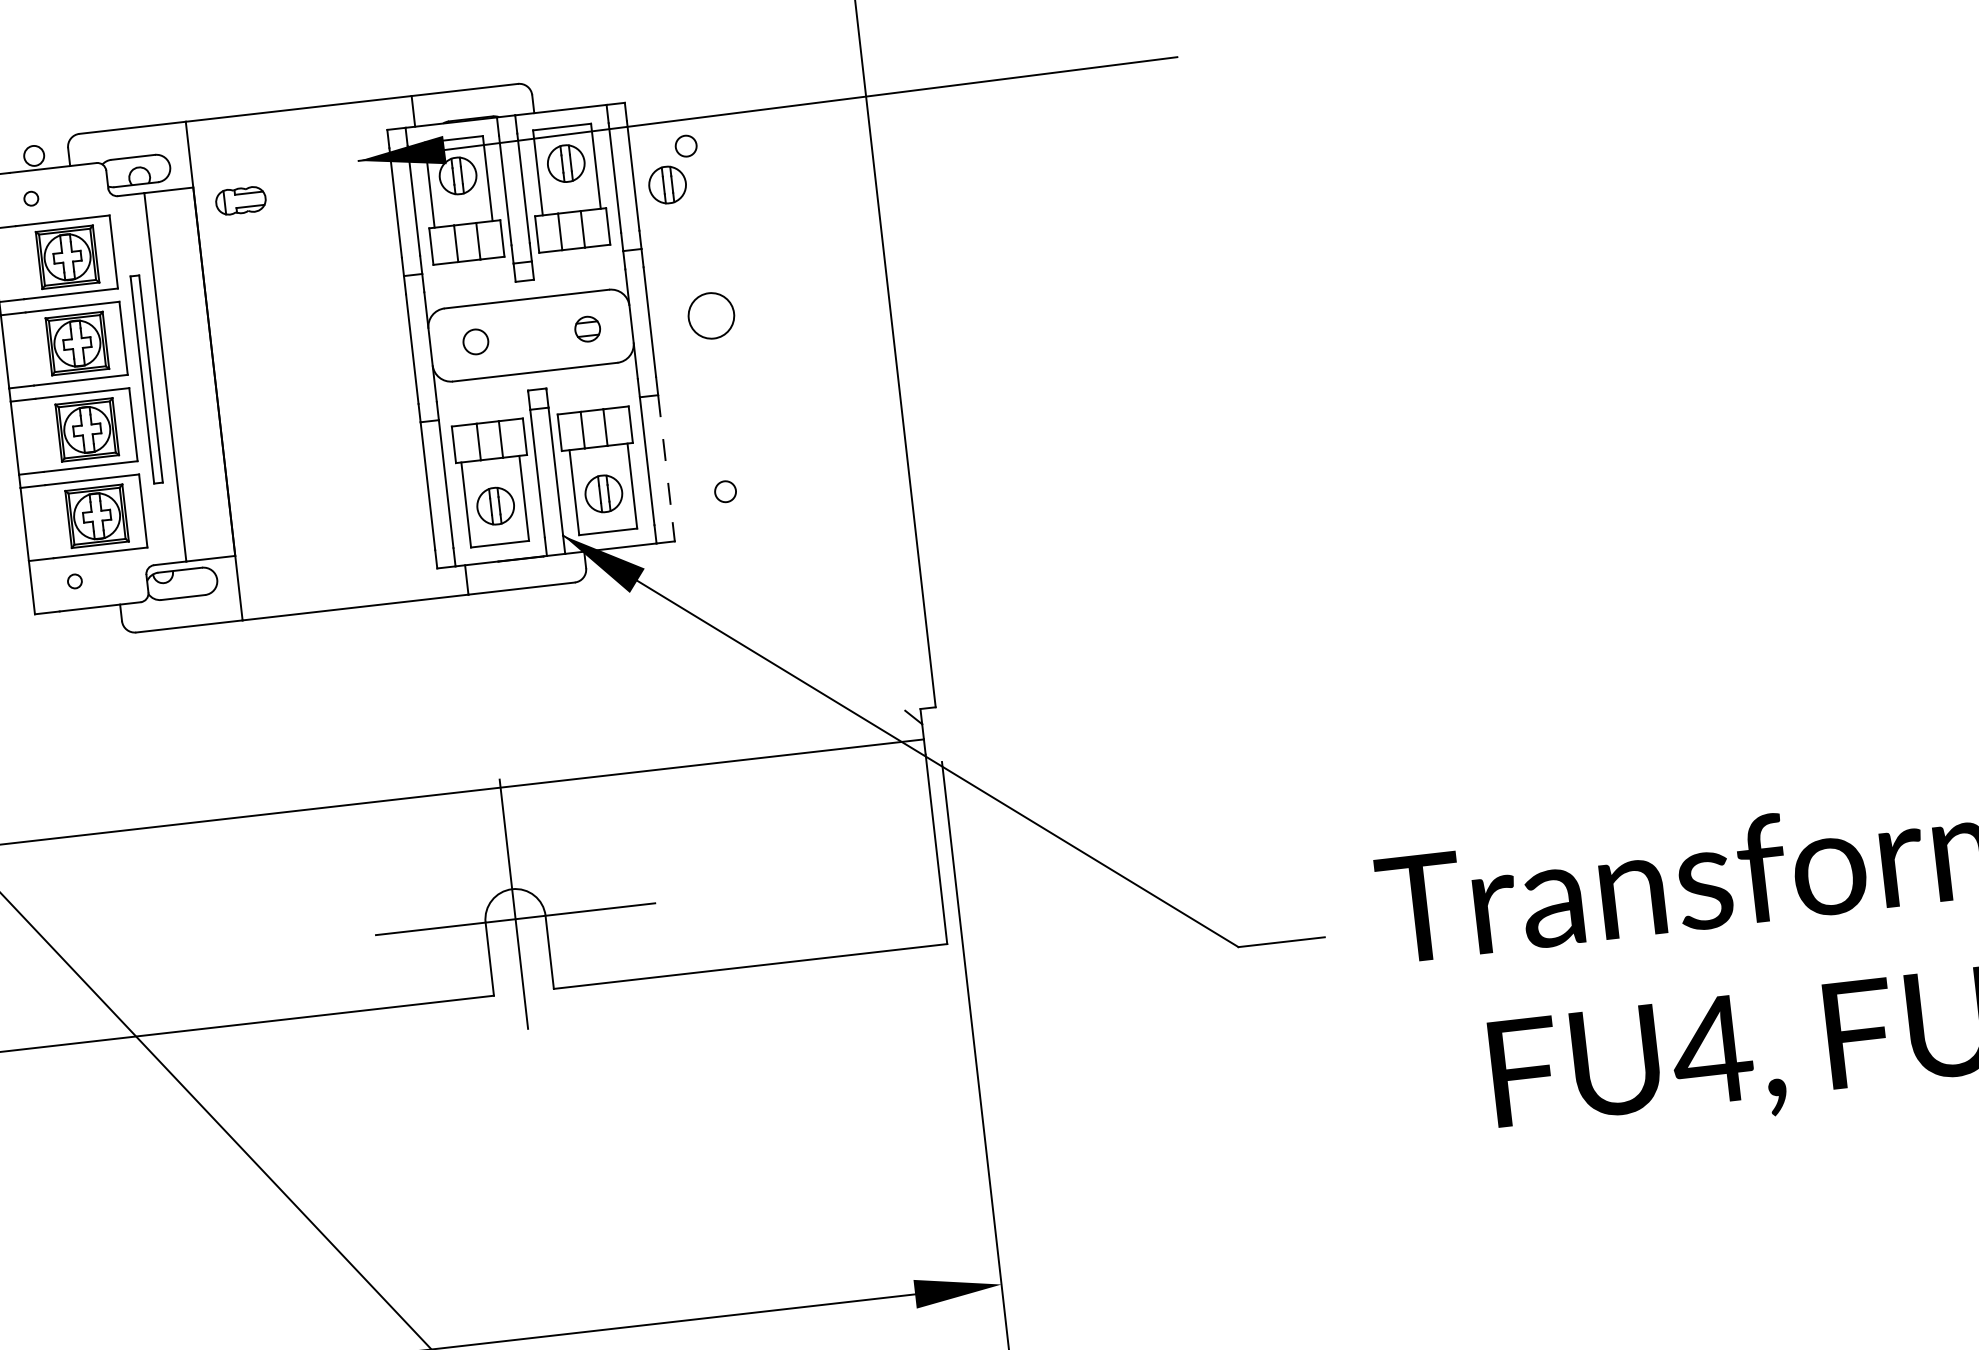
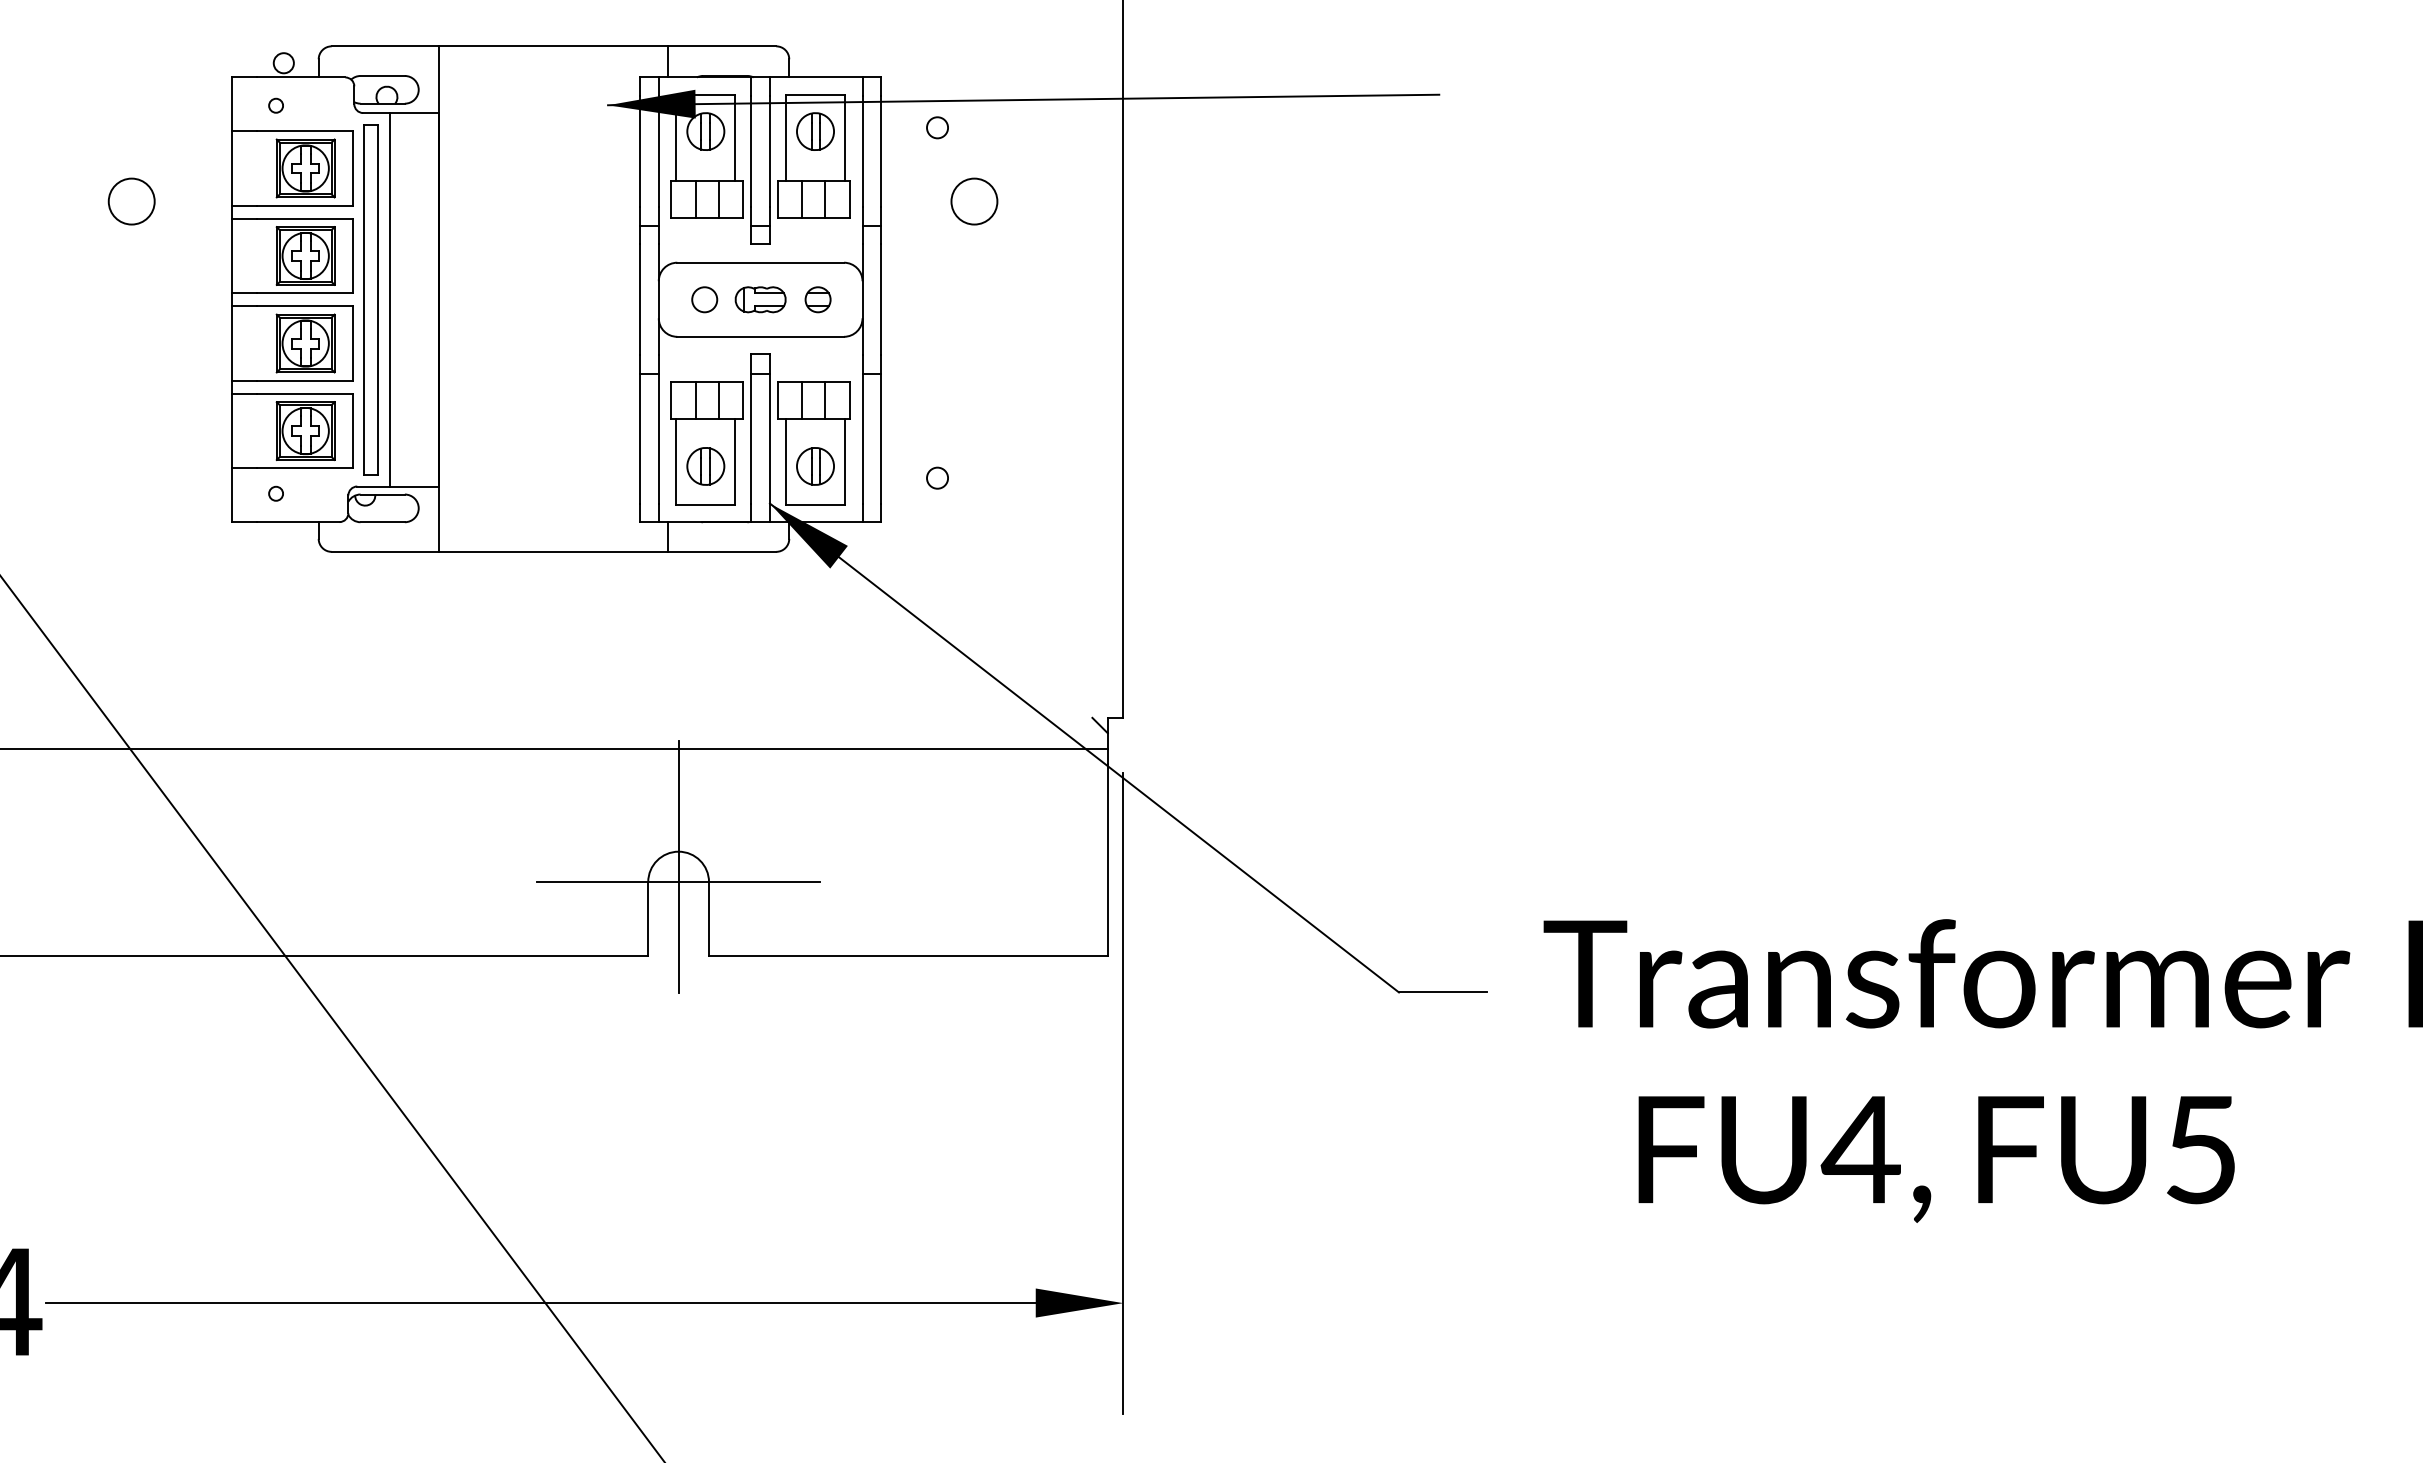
part: (667, 184) -> (914, 164), removed
part: (240, 200) -> (760, 299), moved
circle: (711, 315) -> (974, 201), moved
part: (146, 379) -> (370, 299), size x1.67
line: (665, 458) -> (881, 438), dashed -> solid

